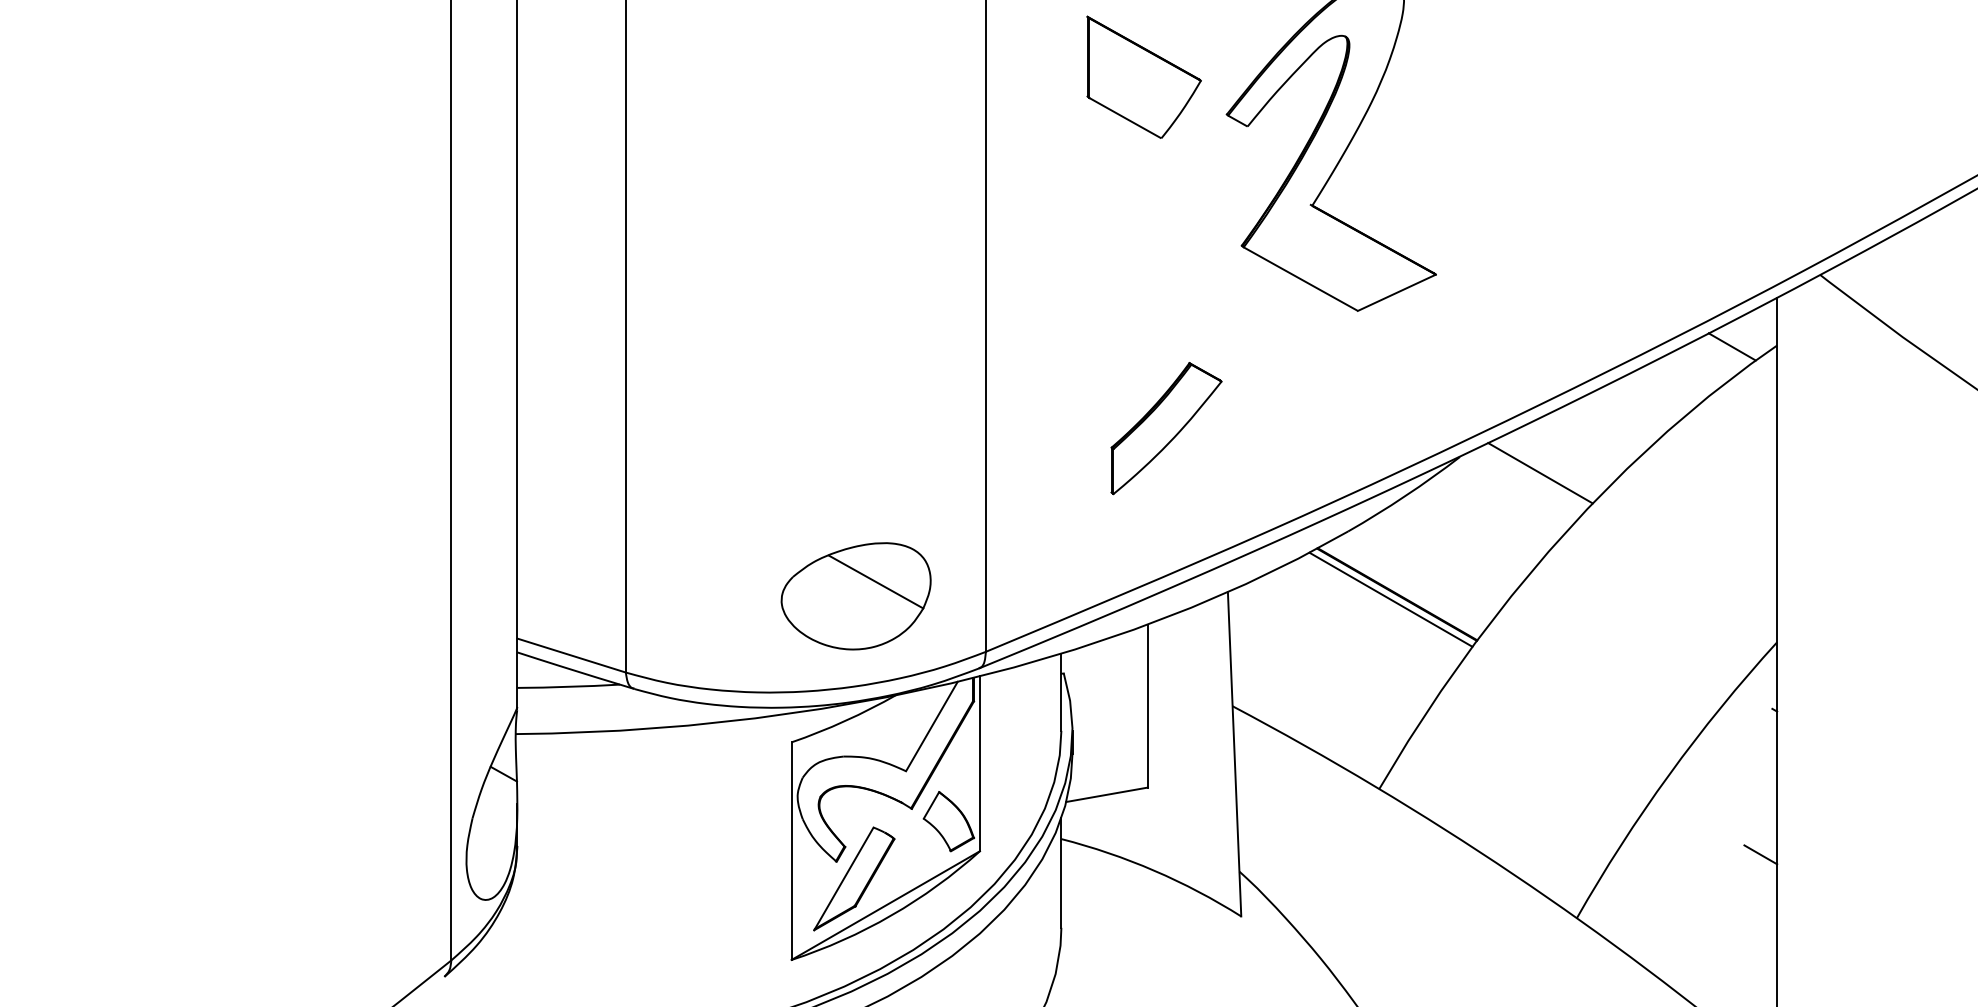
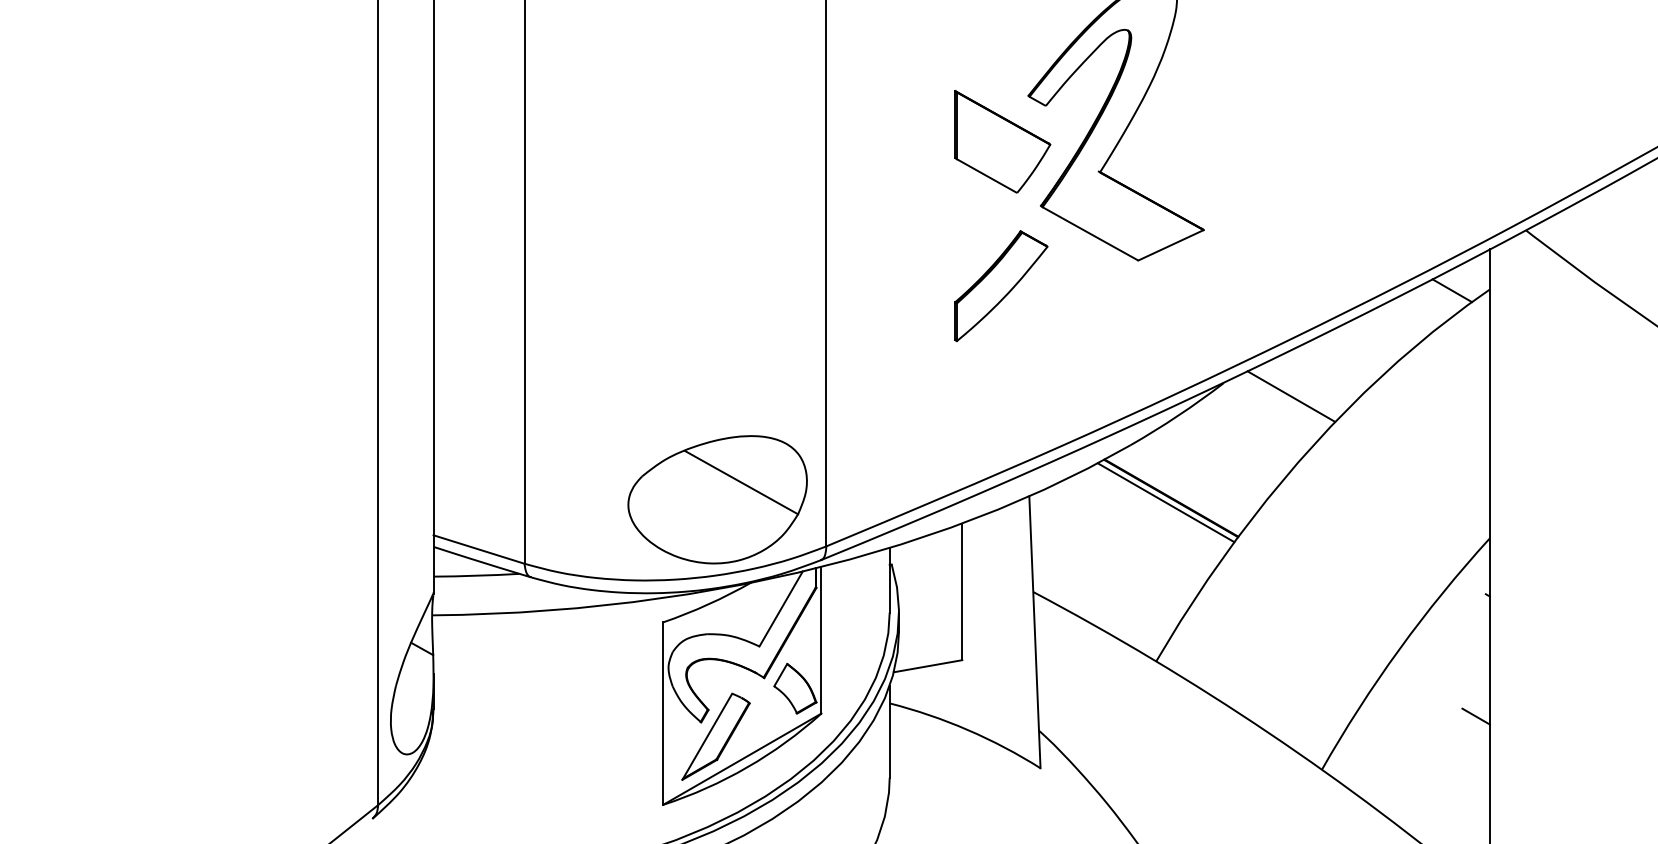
part: (1143, 76) -> (1002, 141), moved
part: (1166, 428) -> (1001, 286), moved
part: (855, 596) -> (717, 499), size x1.43

